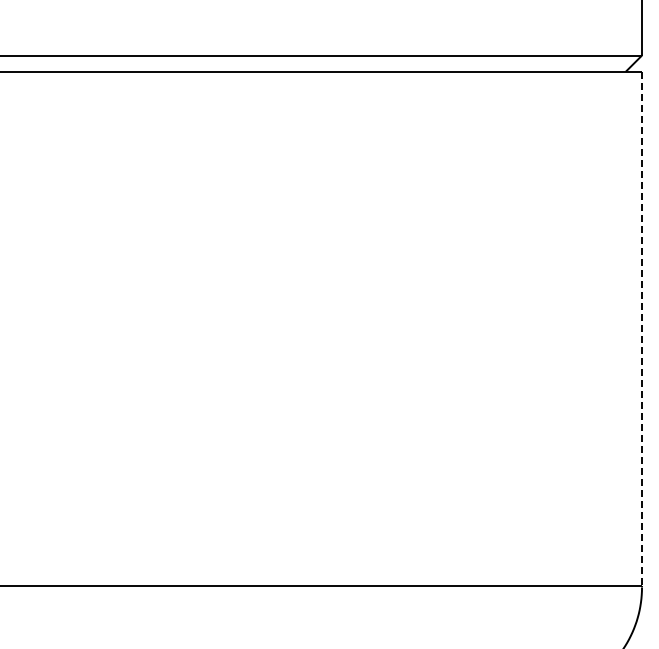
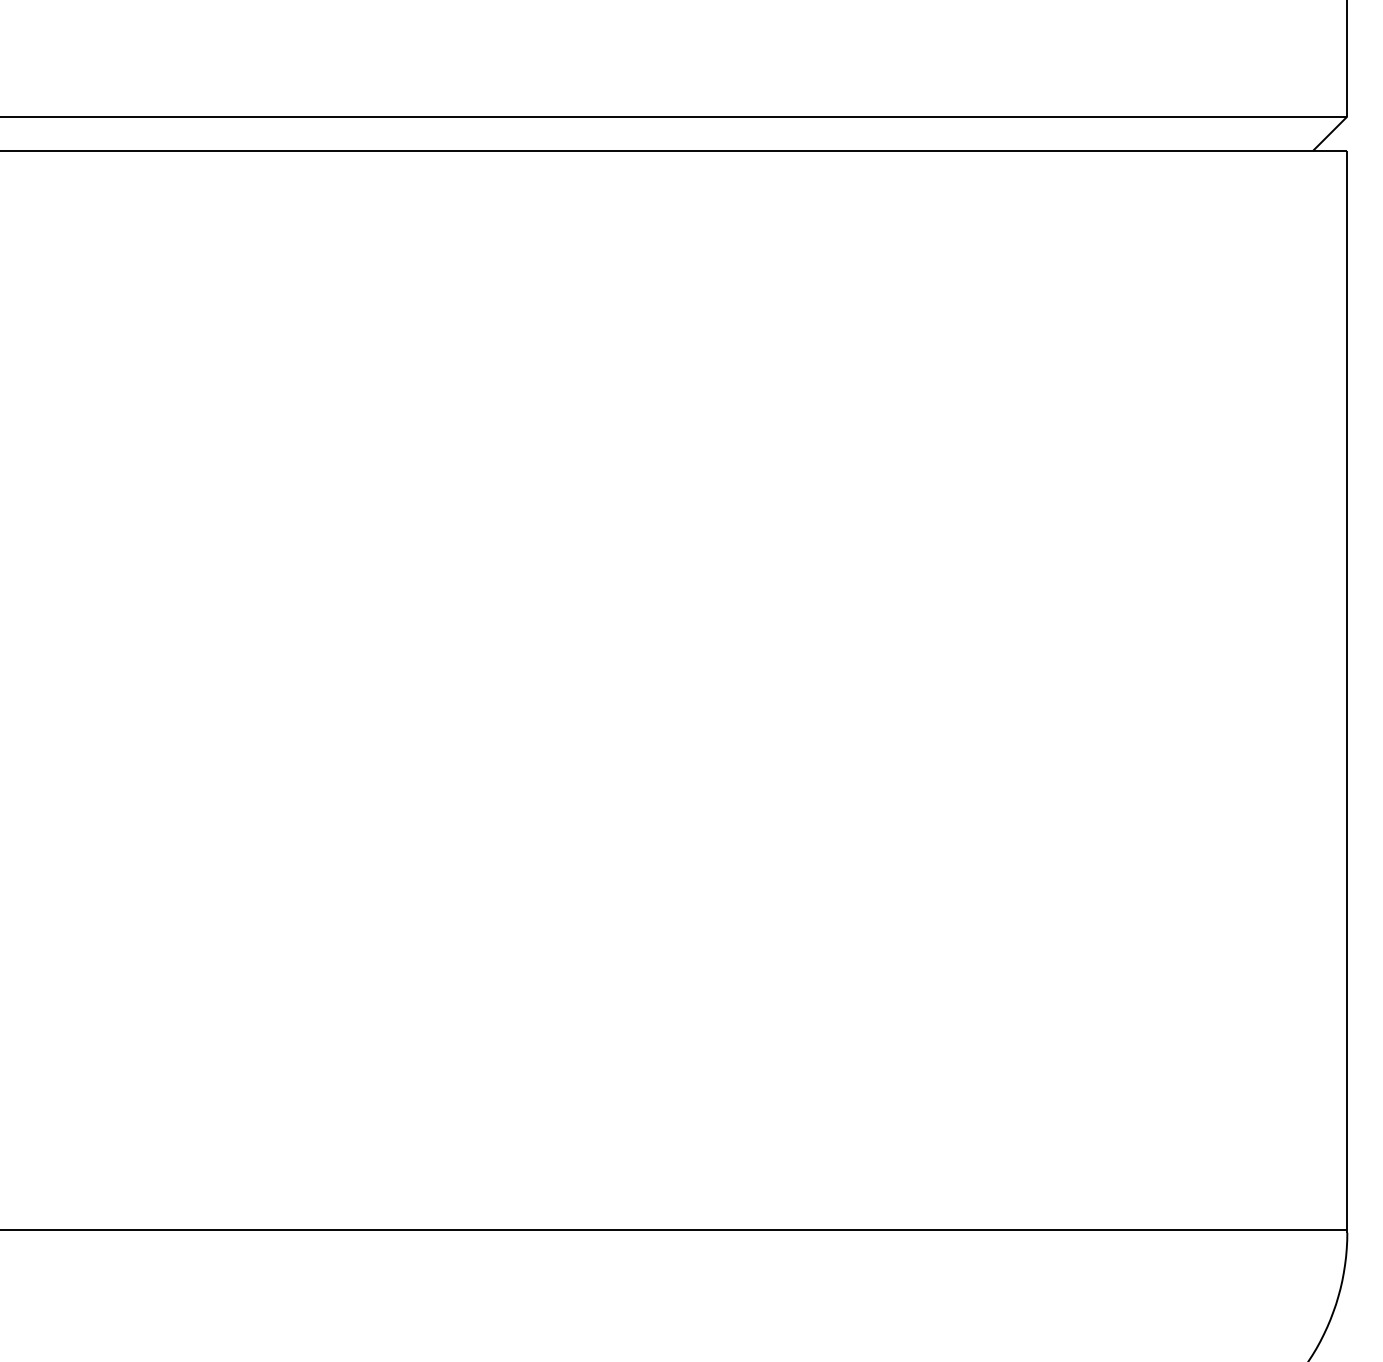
line: (642, 329) -> (1348, 691), dashed -> solid

